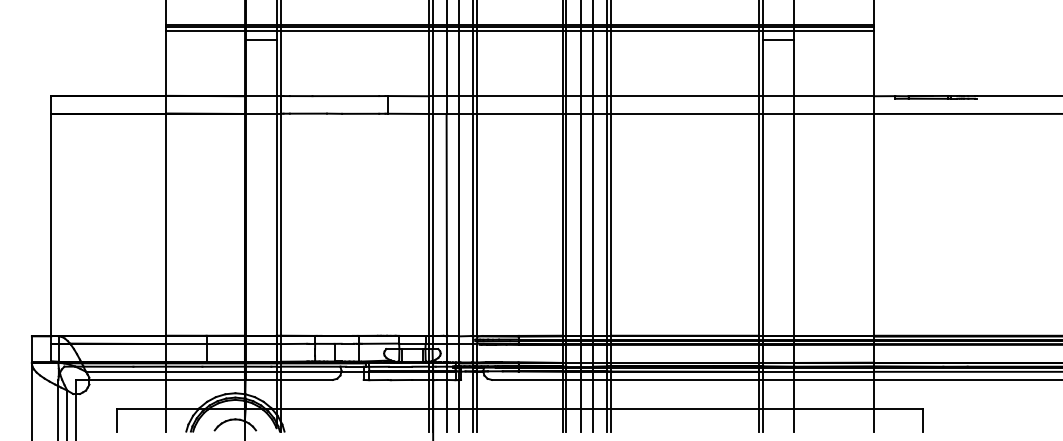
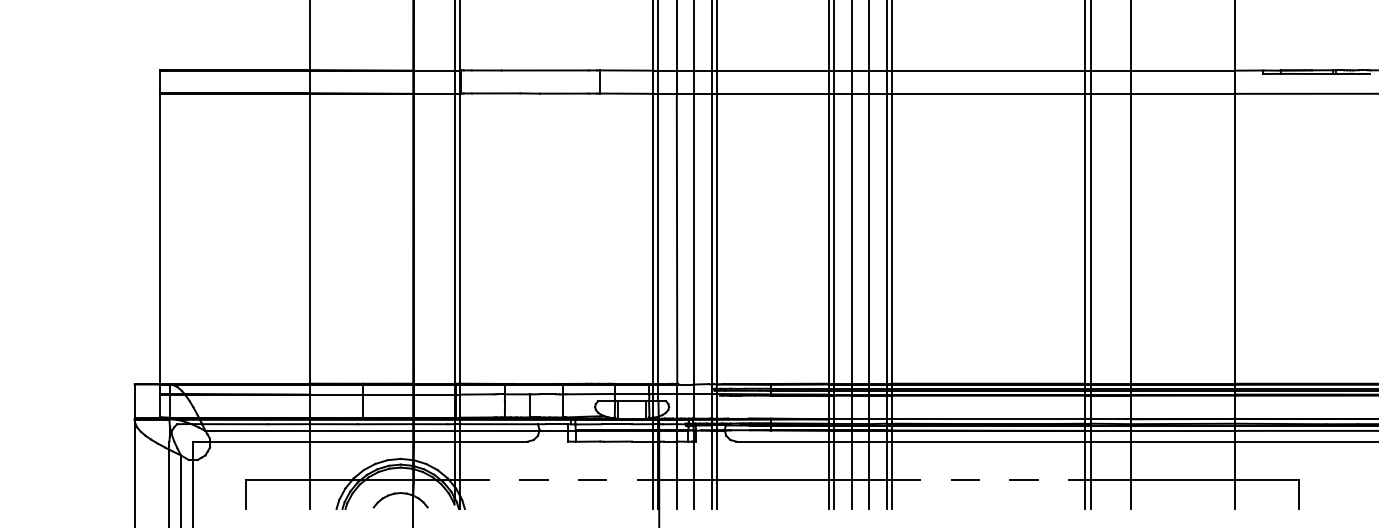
line: (354, 409) -> (556, 480), solid -> dashed
line: (685, 409) -> (989, 480), solid -> dashed

